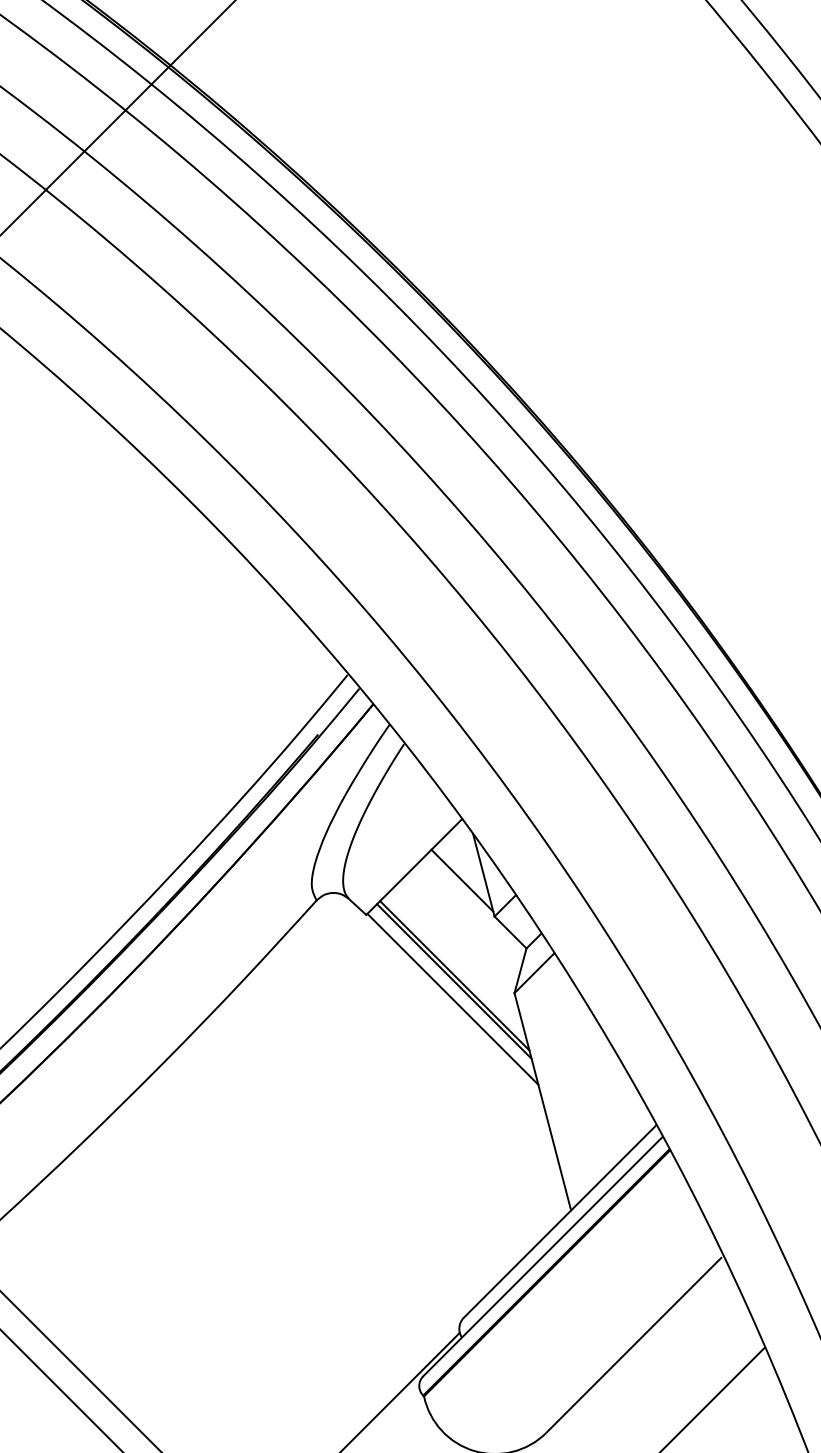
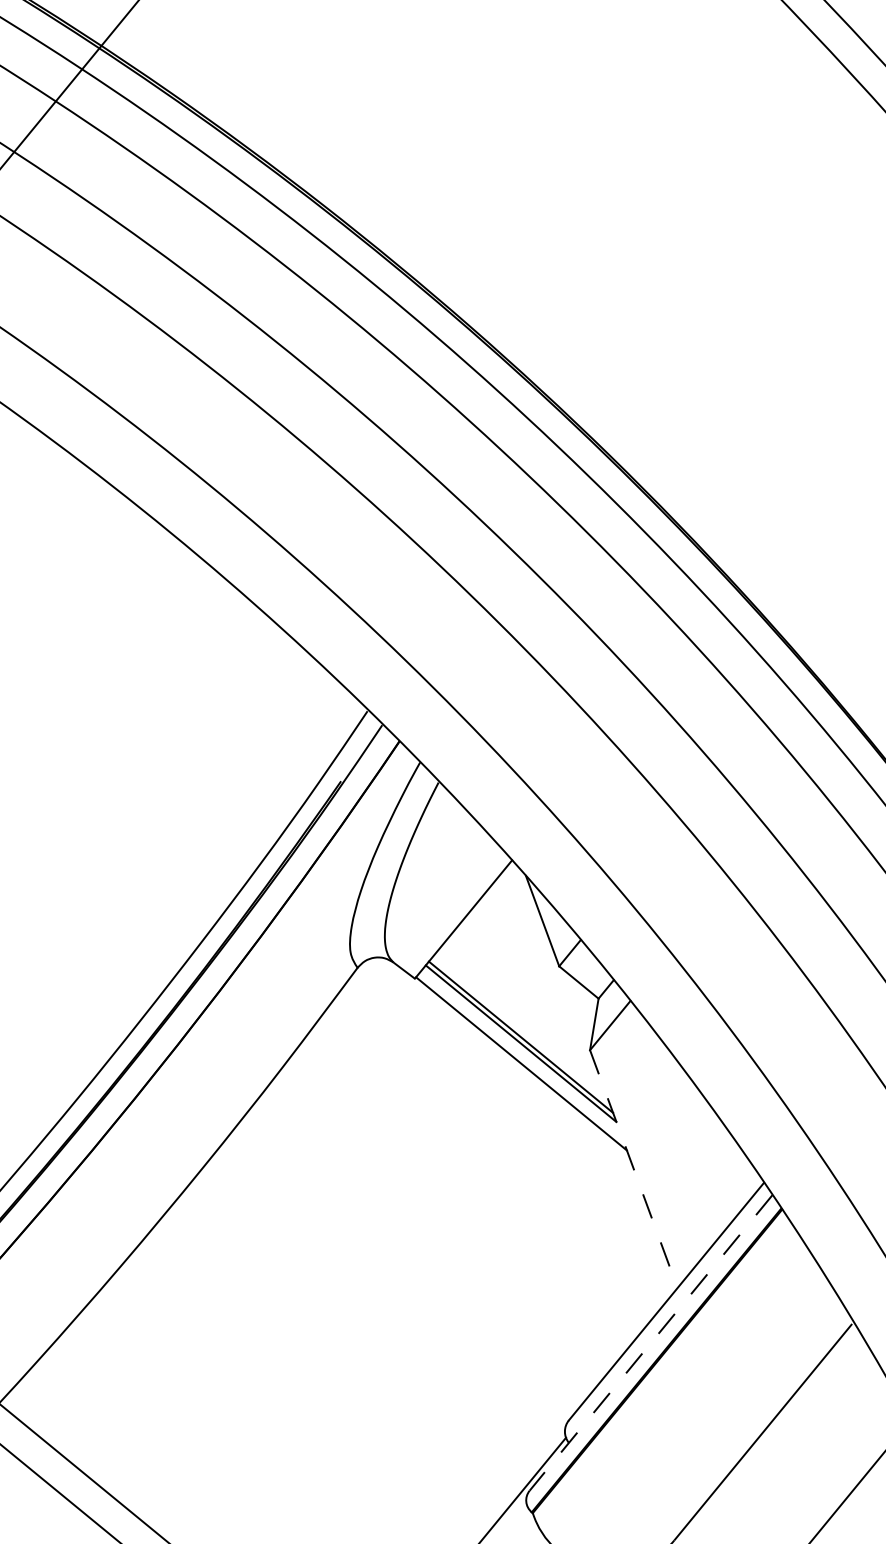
line: (462, 880) -> (519, 929), removed
line: (542, 1102) -> (633, 1169), solid -> dashed
line: (542, 1256) -> (650, 1342), solid -> dashed

